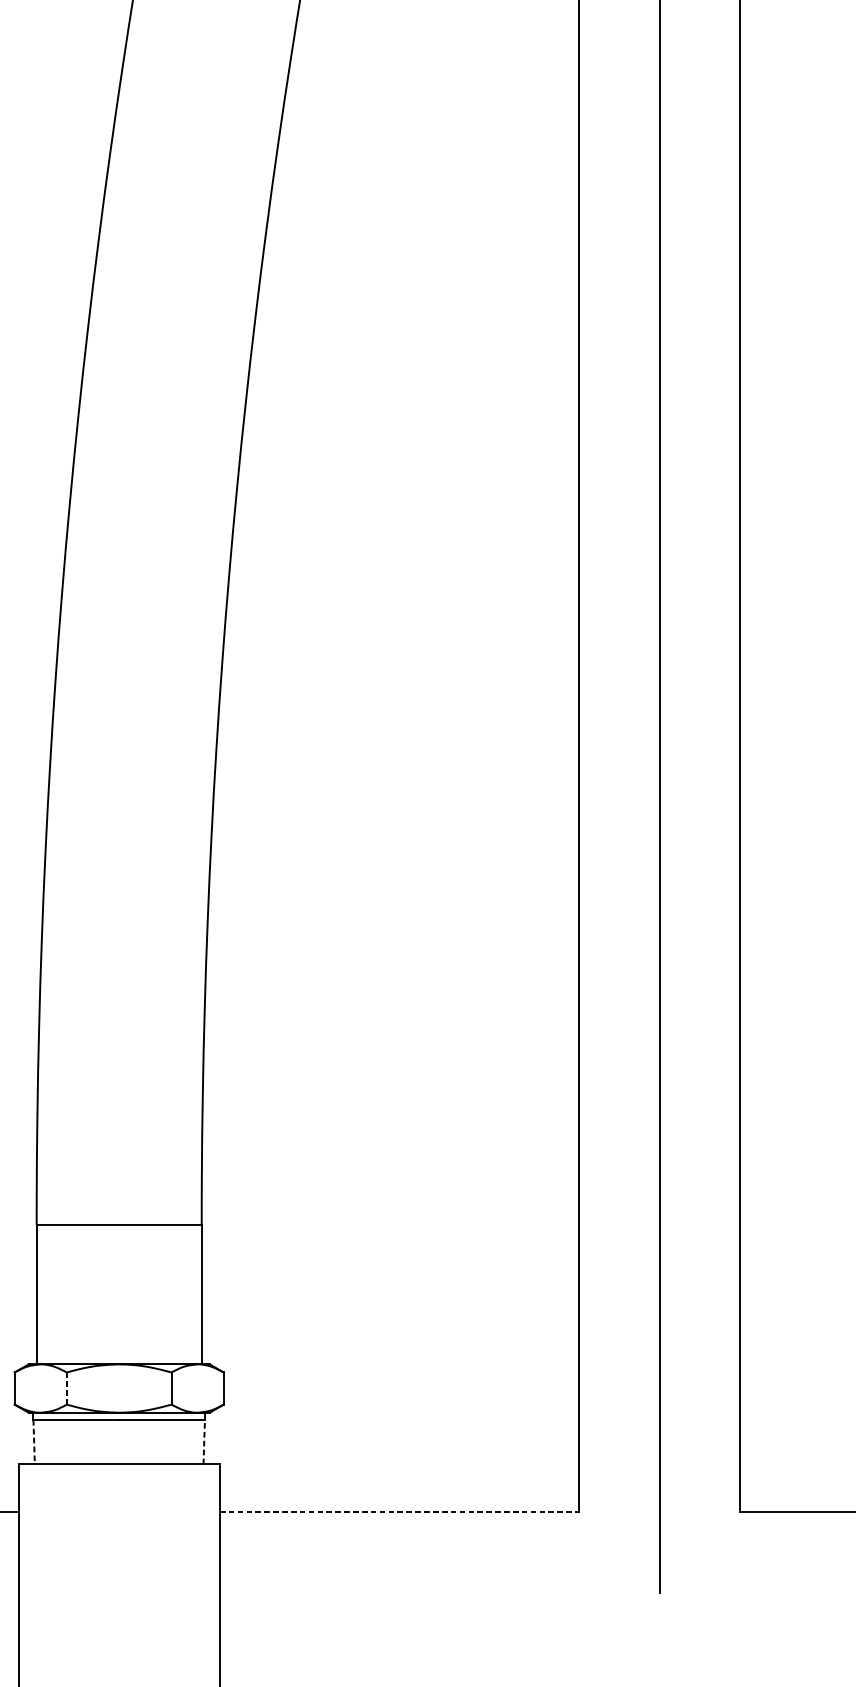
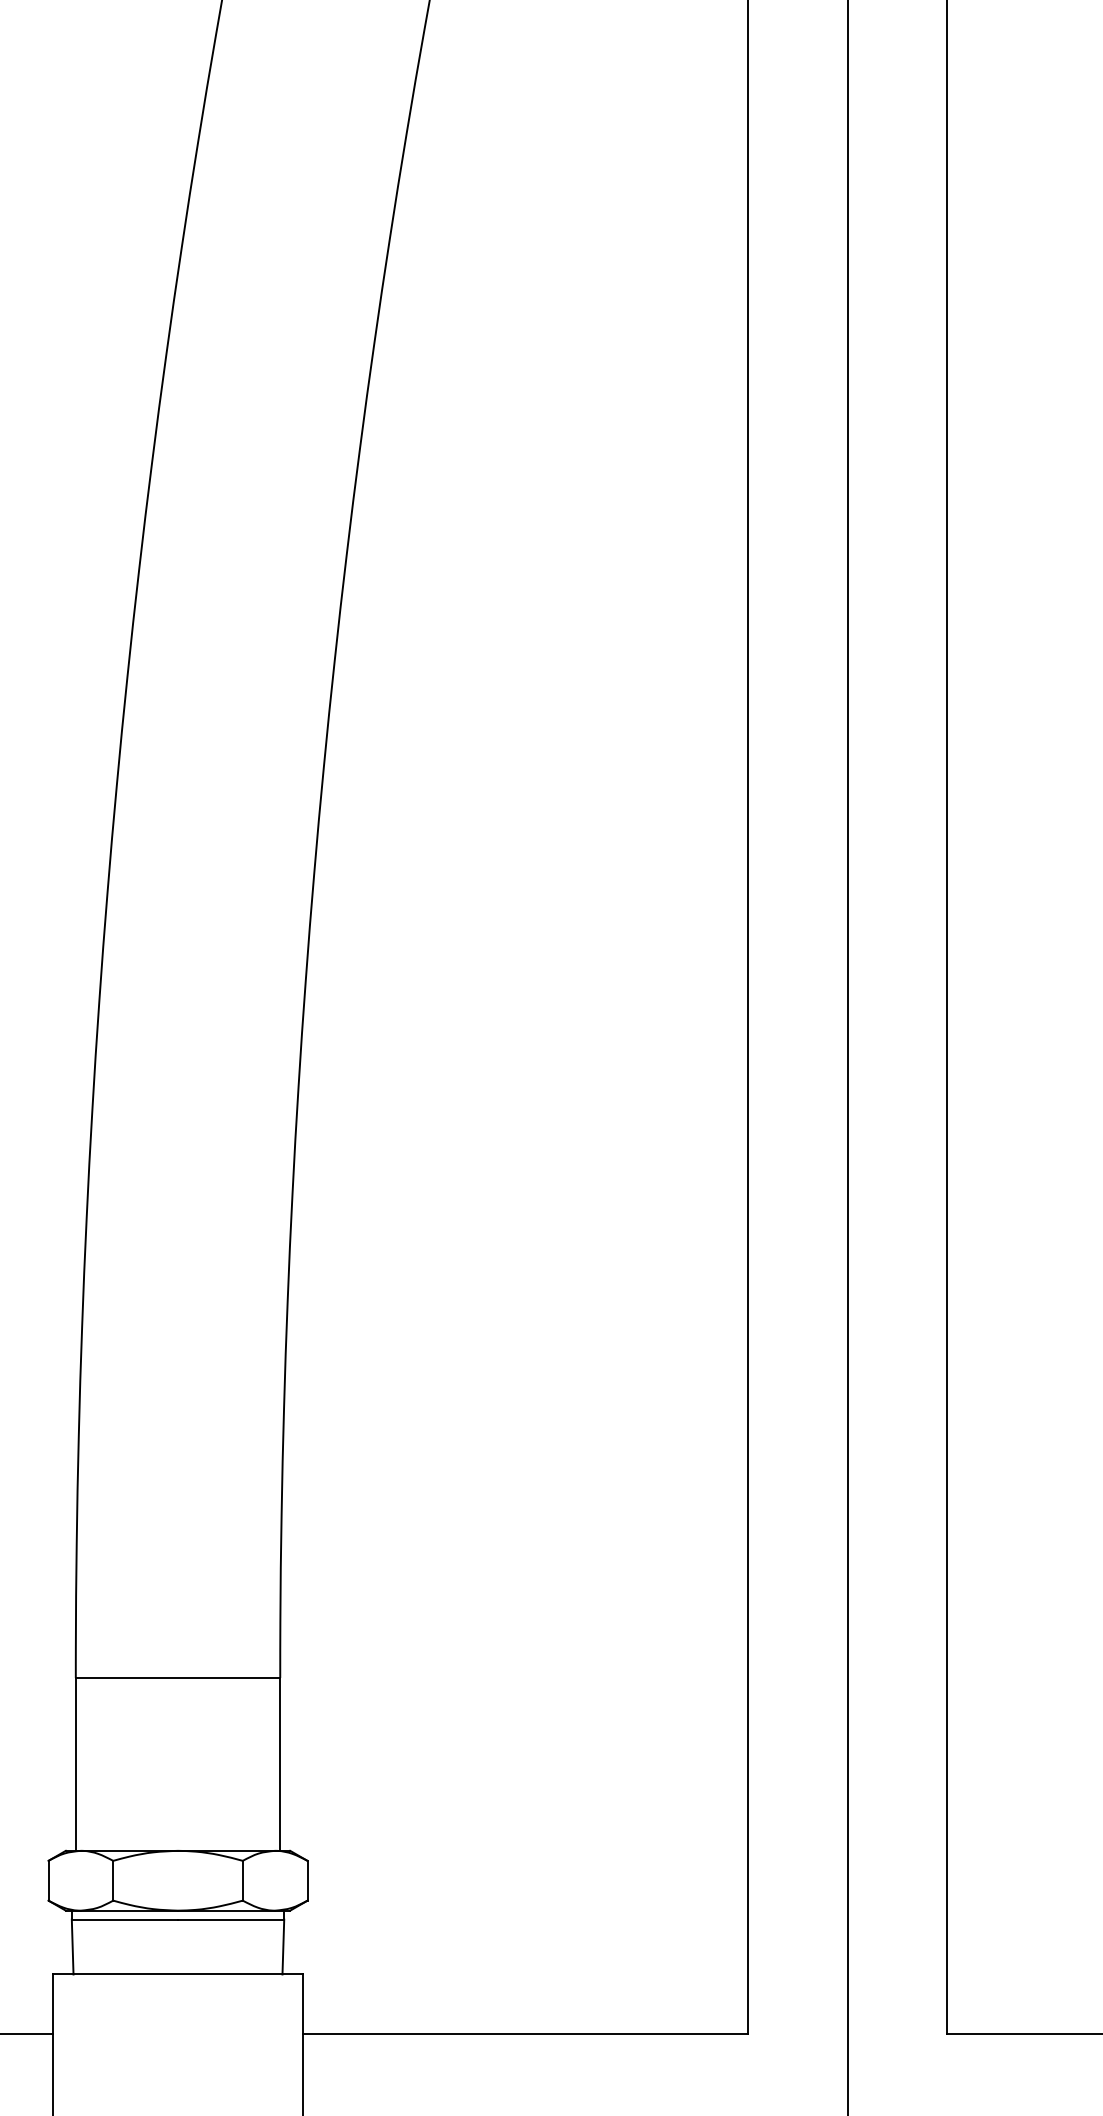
line: (67, 1388) -> (113, 1880), dashed -> solid
line: (204, 1441) -> (283, 1946), dashed -> solid
line: (34, 1442) -> (72, 1947), dashed -> solid
line: (399, 1511) -> (525, 2033), dashed -> solid

